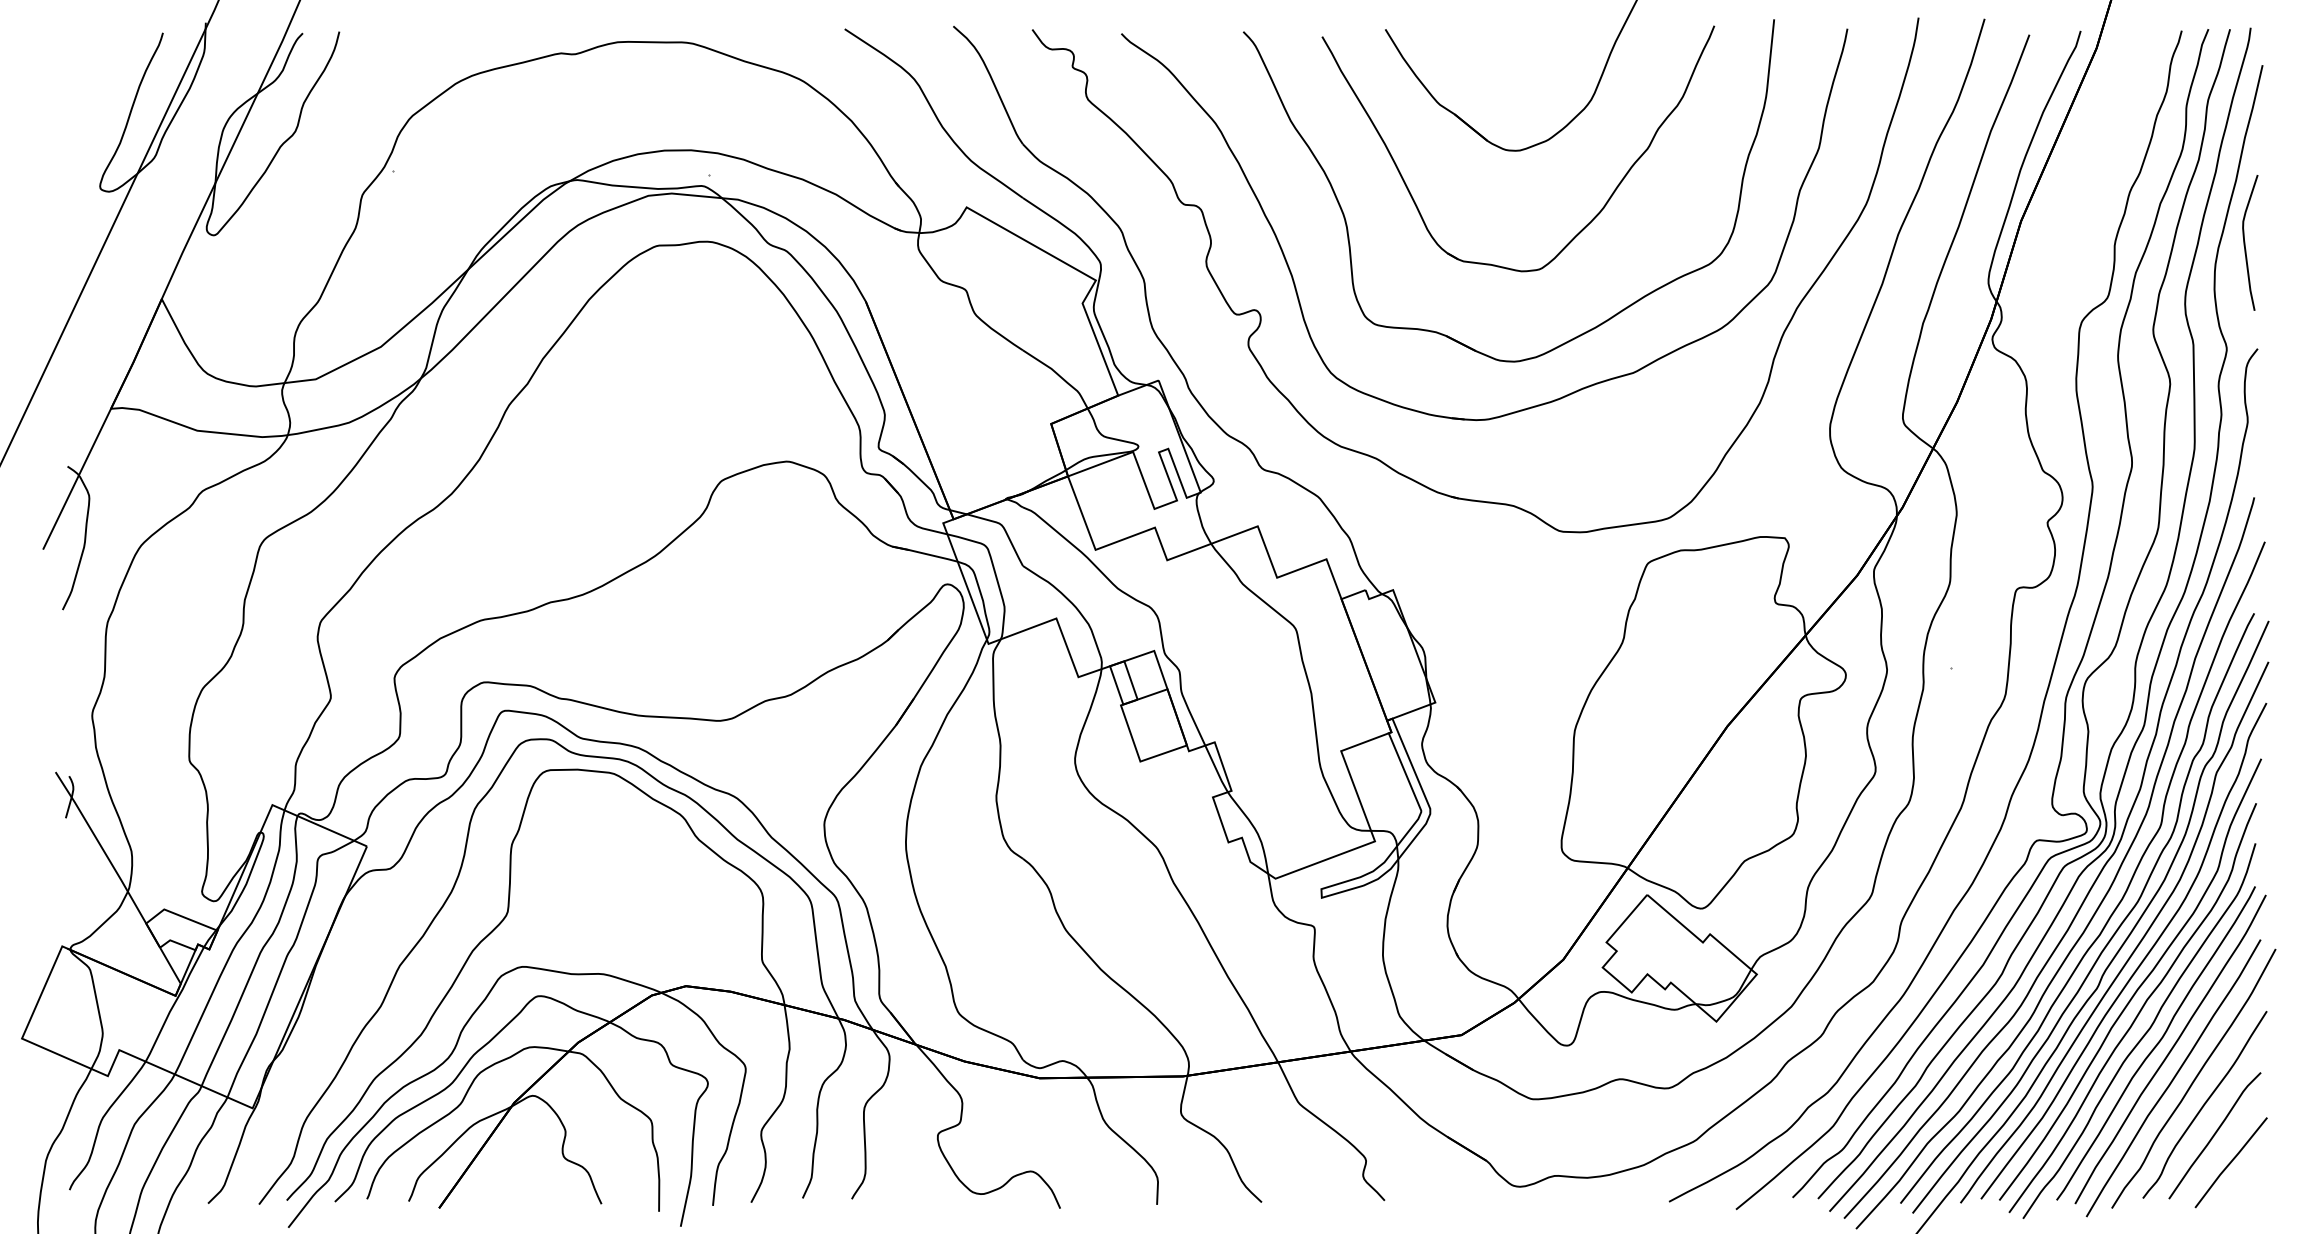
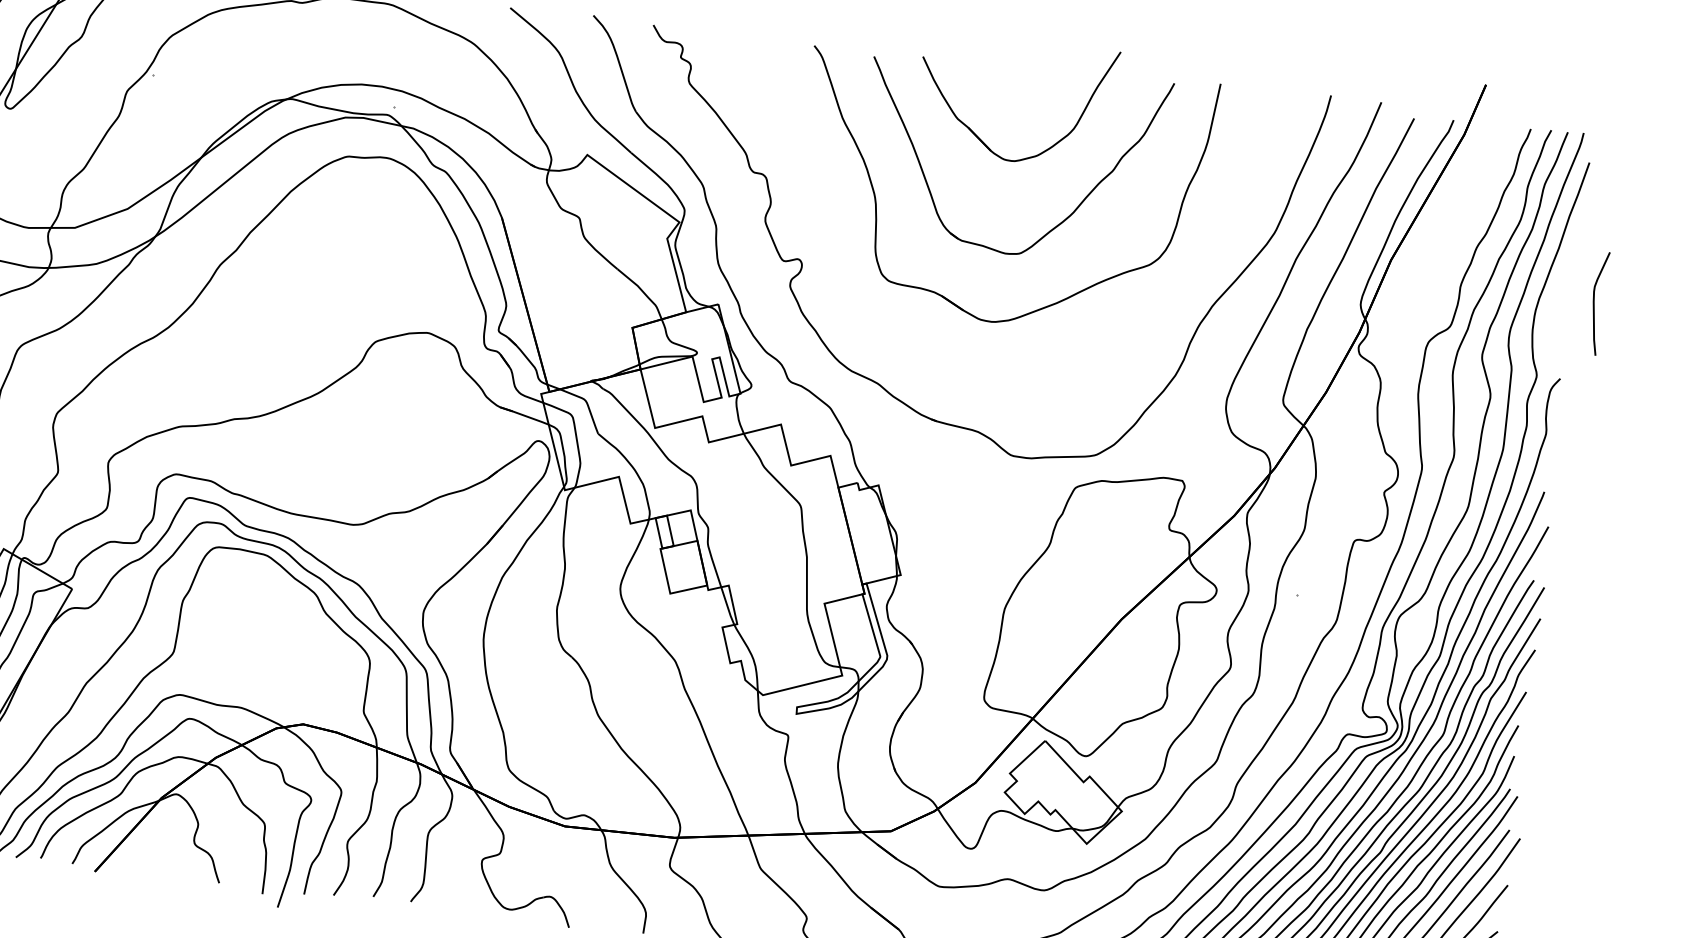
curve: (2245, 242) -> (1594, 302), moved
part: (1537, 404) -> (1005, 356), removed

